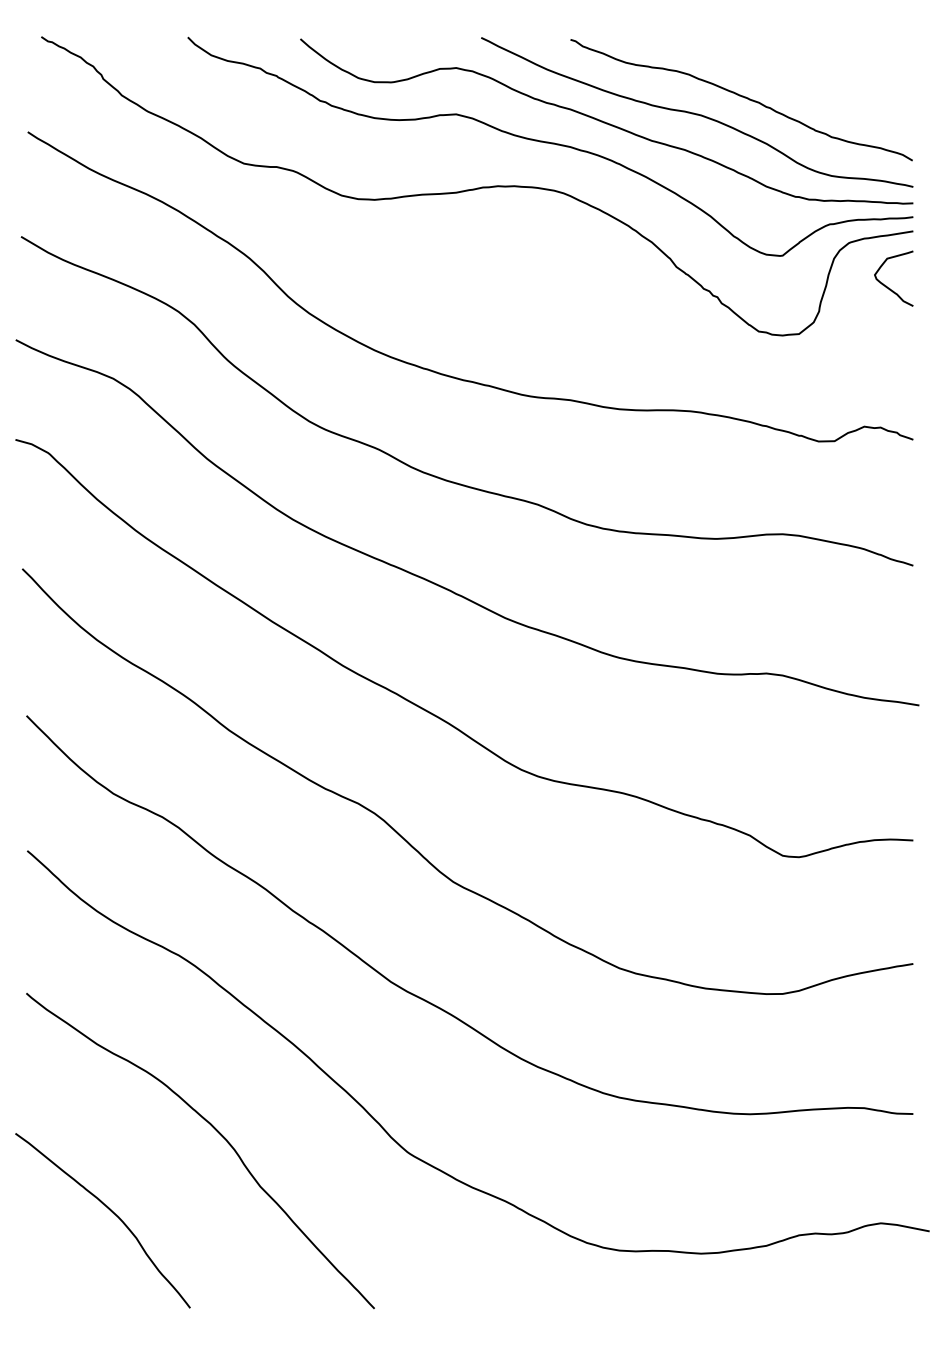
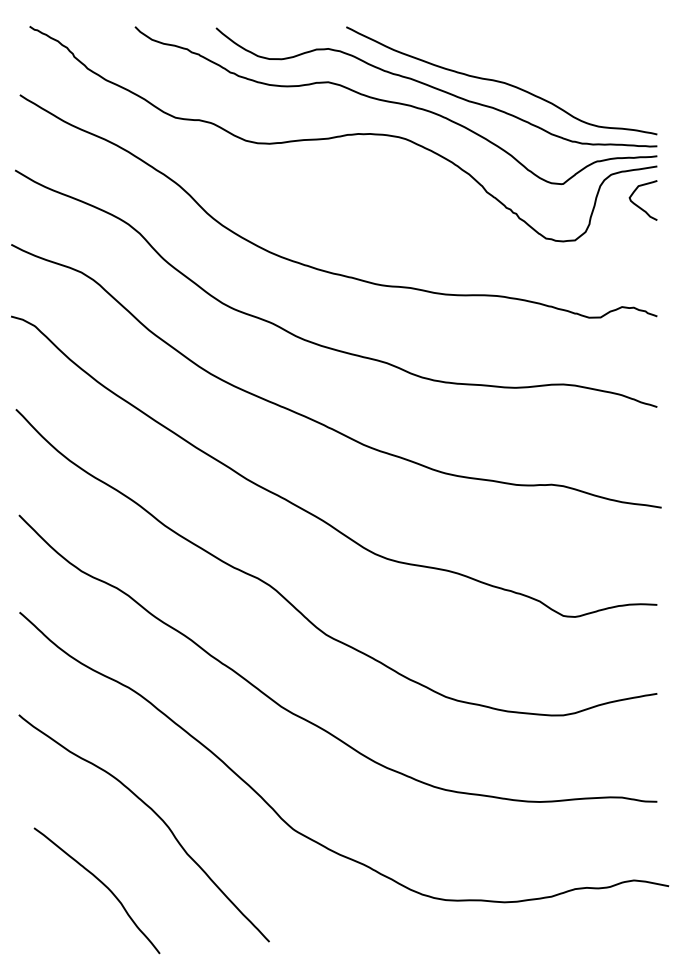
curve: (742, 97) -> (534, 70), removed
curve: (110, 1211) -> (102, 884), moved

